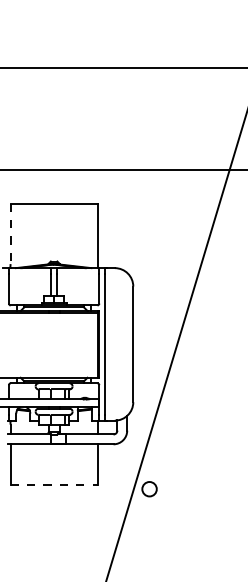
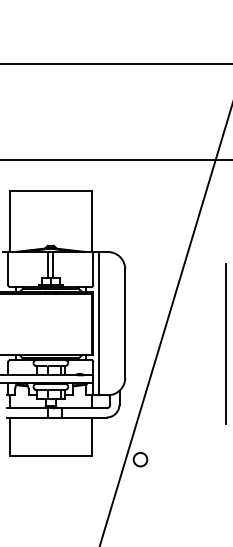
line: (10, 234) -> (9, 220), dashed -> solid
line: (240, 366) -> (225, 344), added
line: (54, 484) -> (51, 455), dashed -> solid

